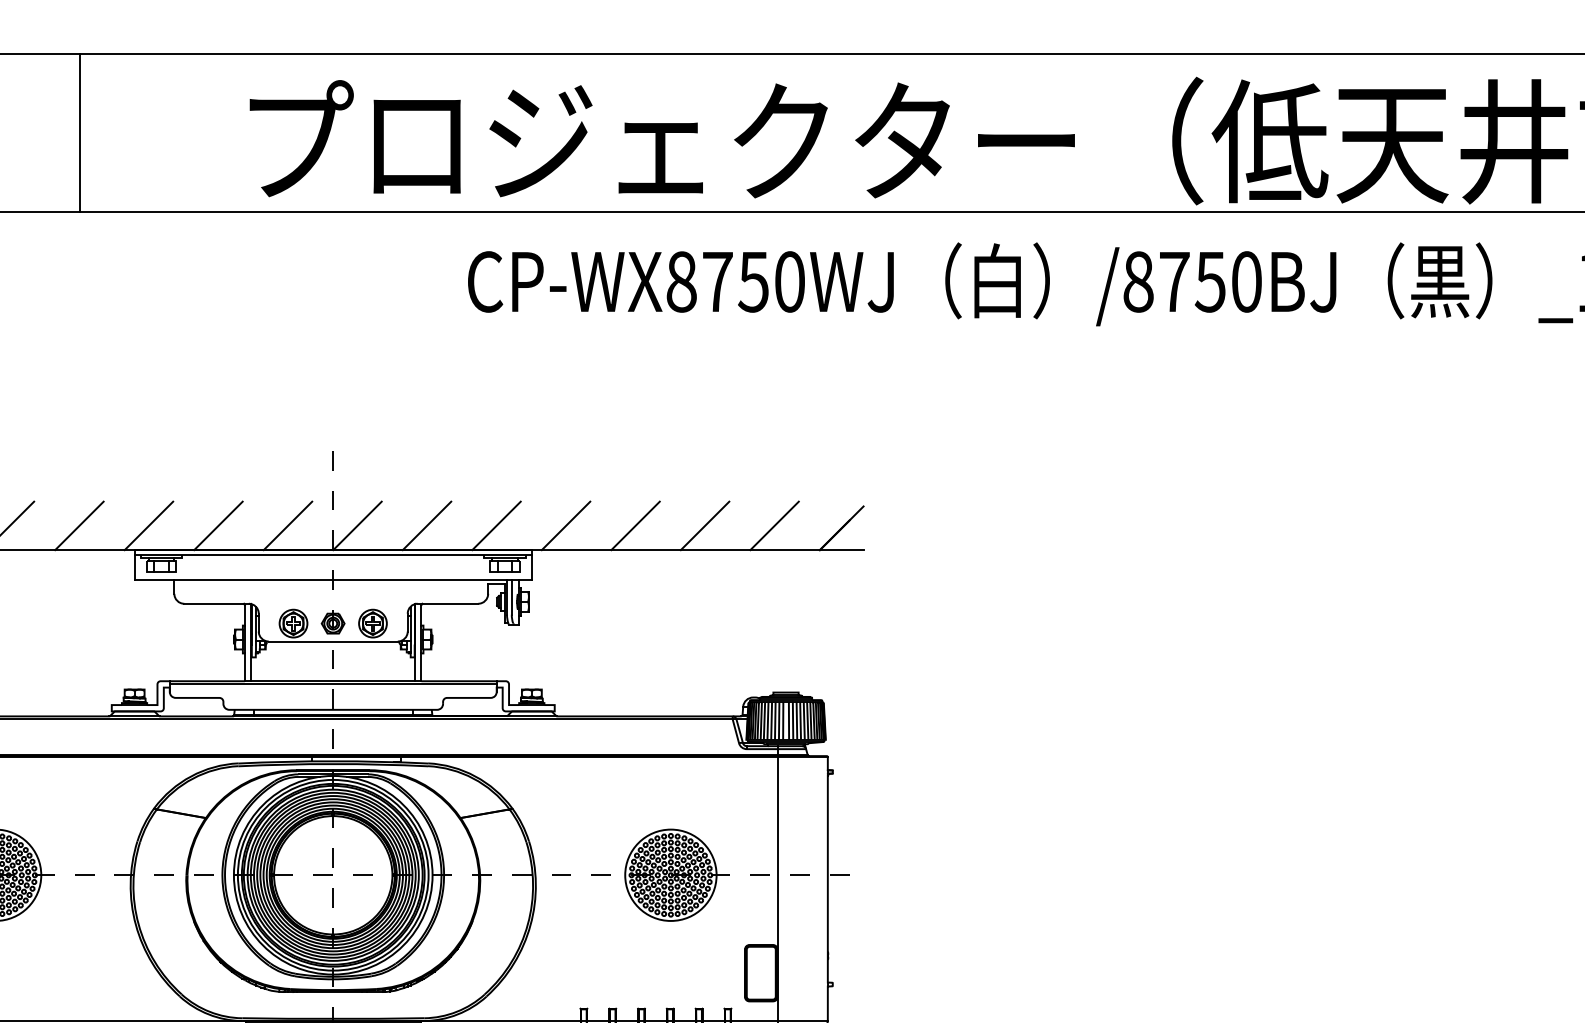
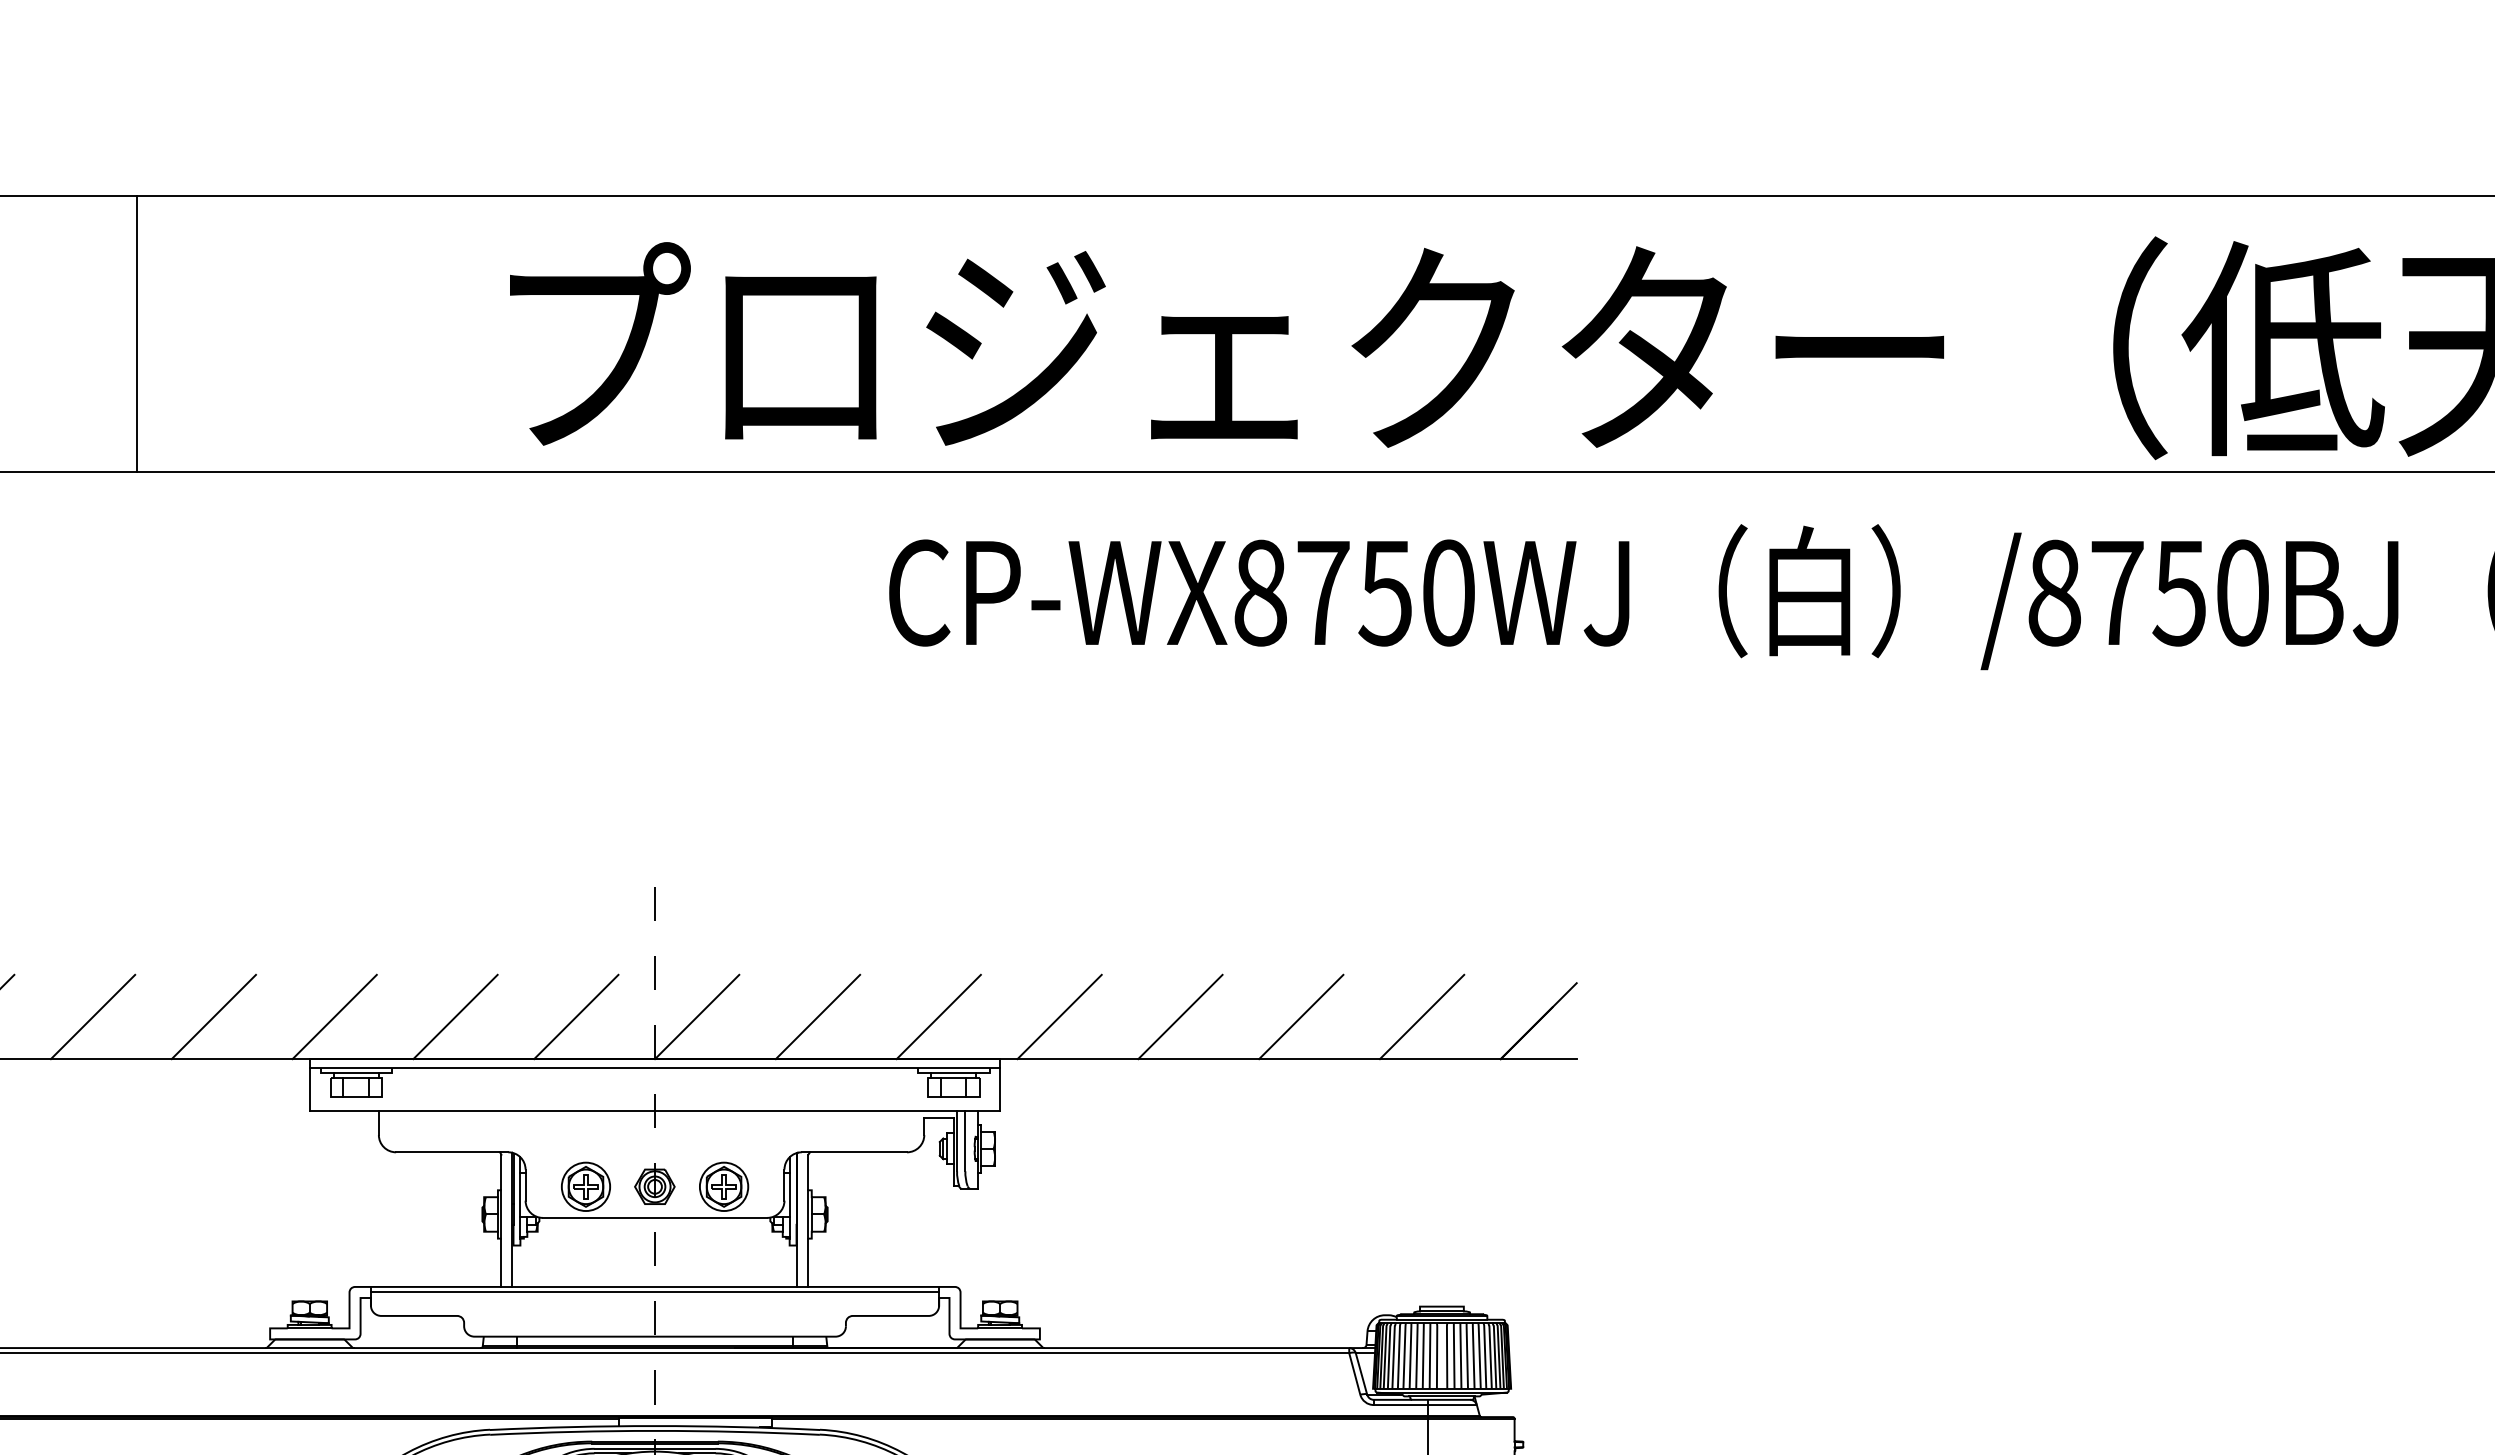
line: (80, 132) -> (137, 333), moved

